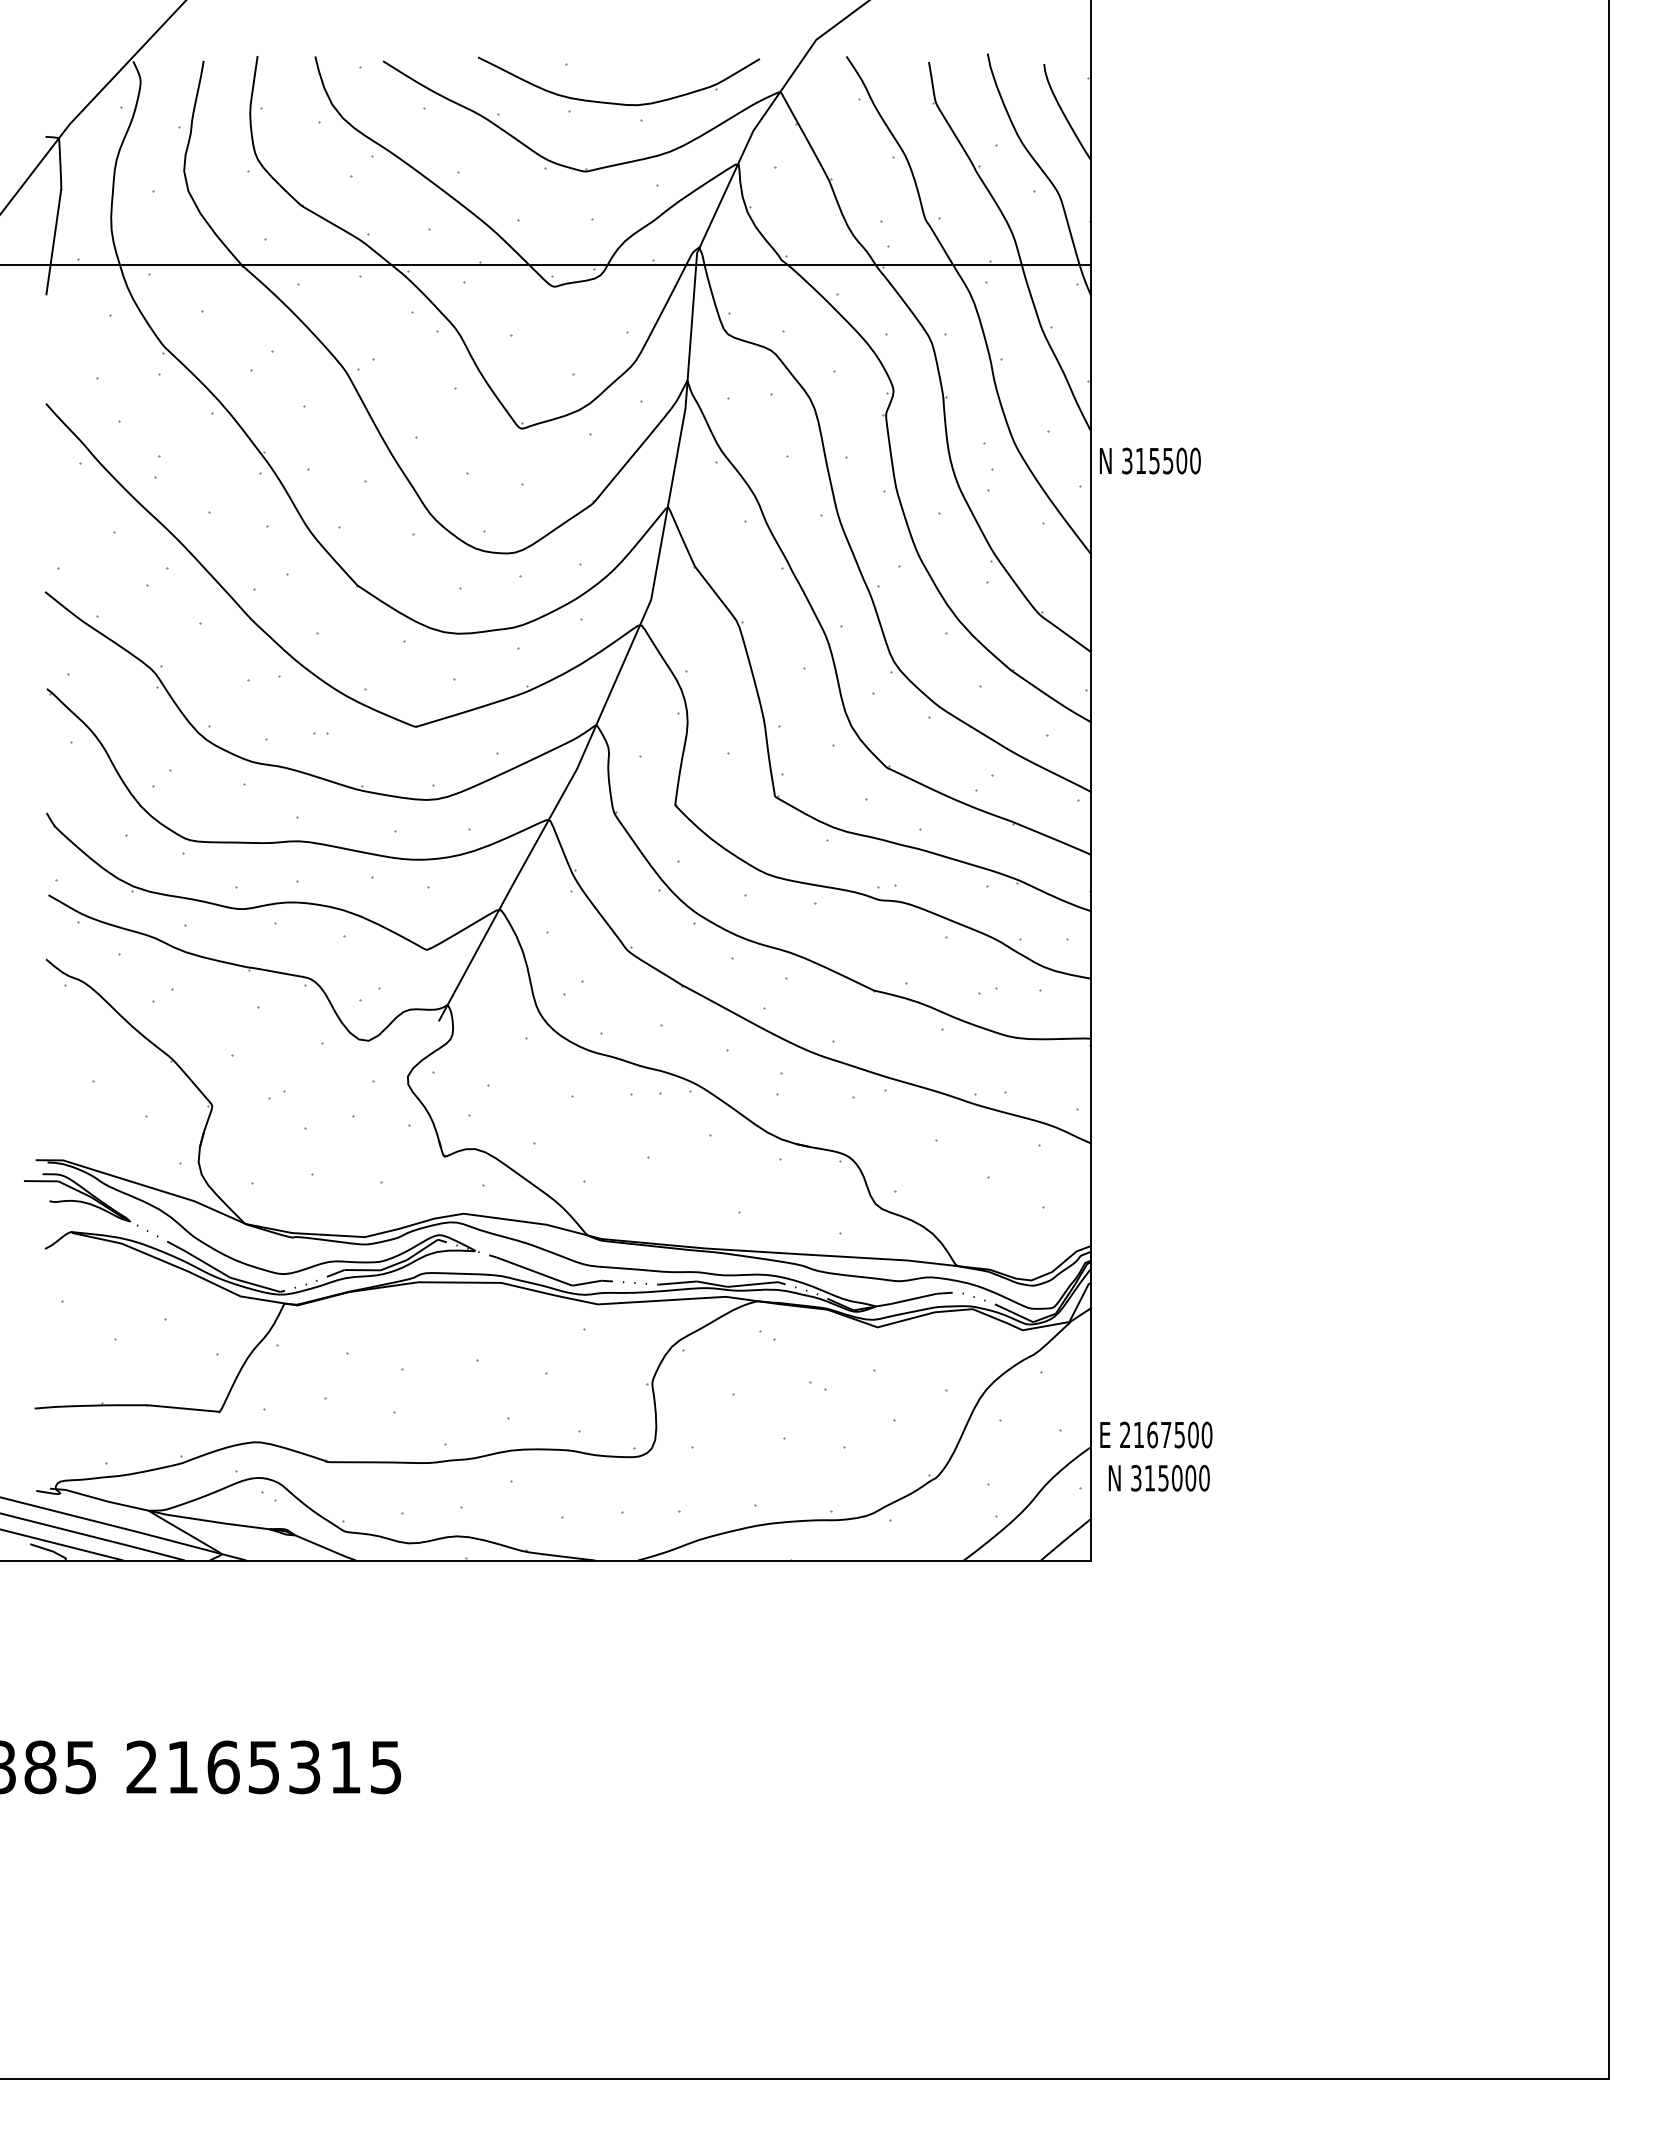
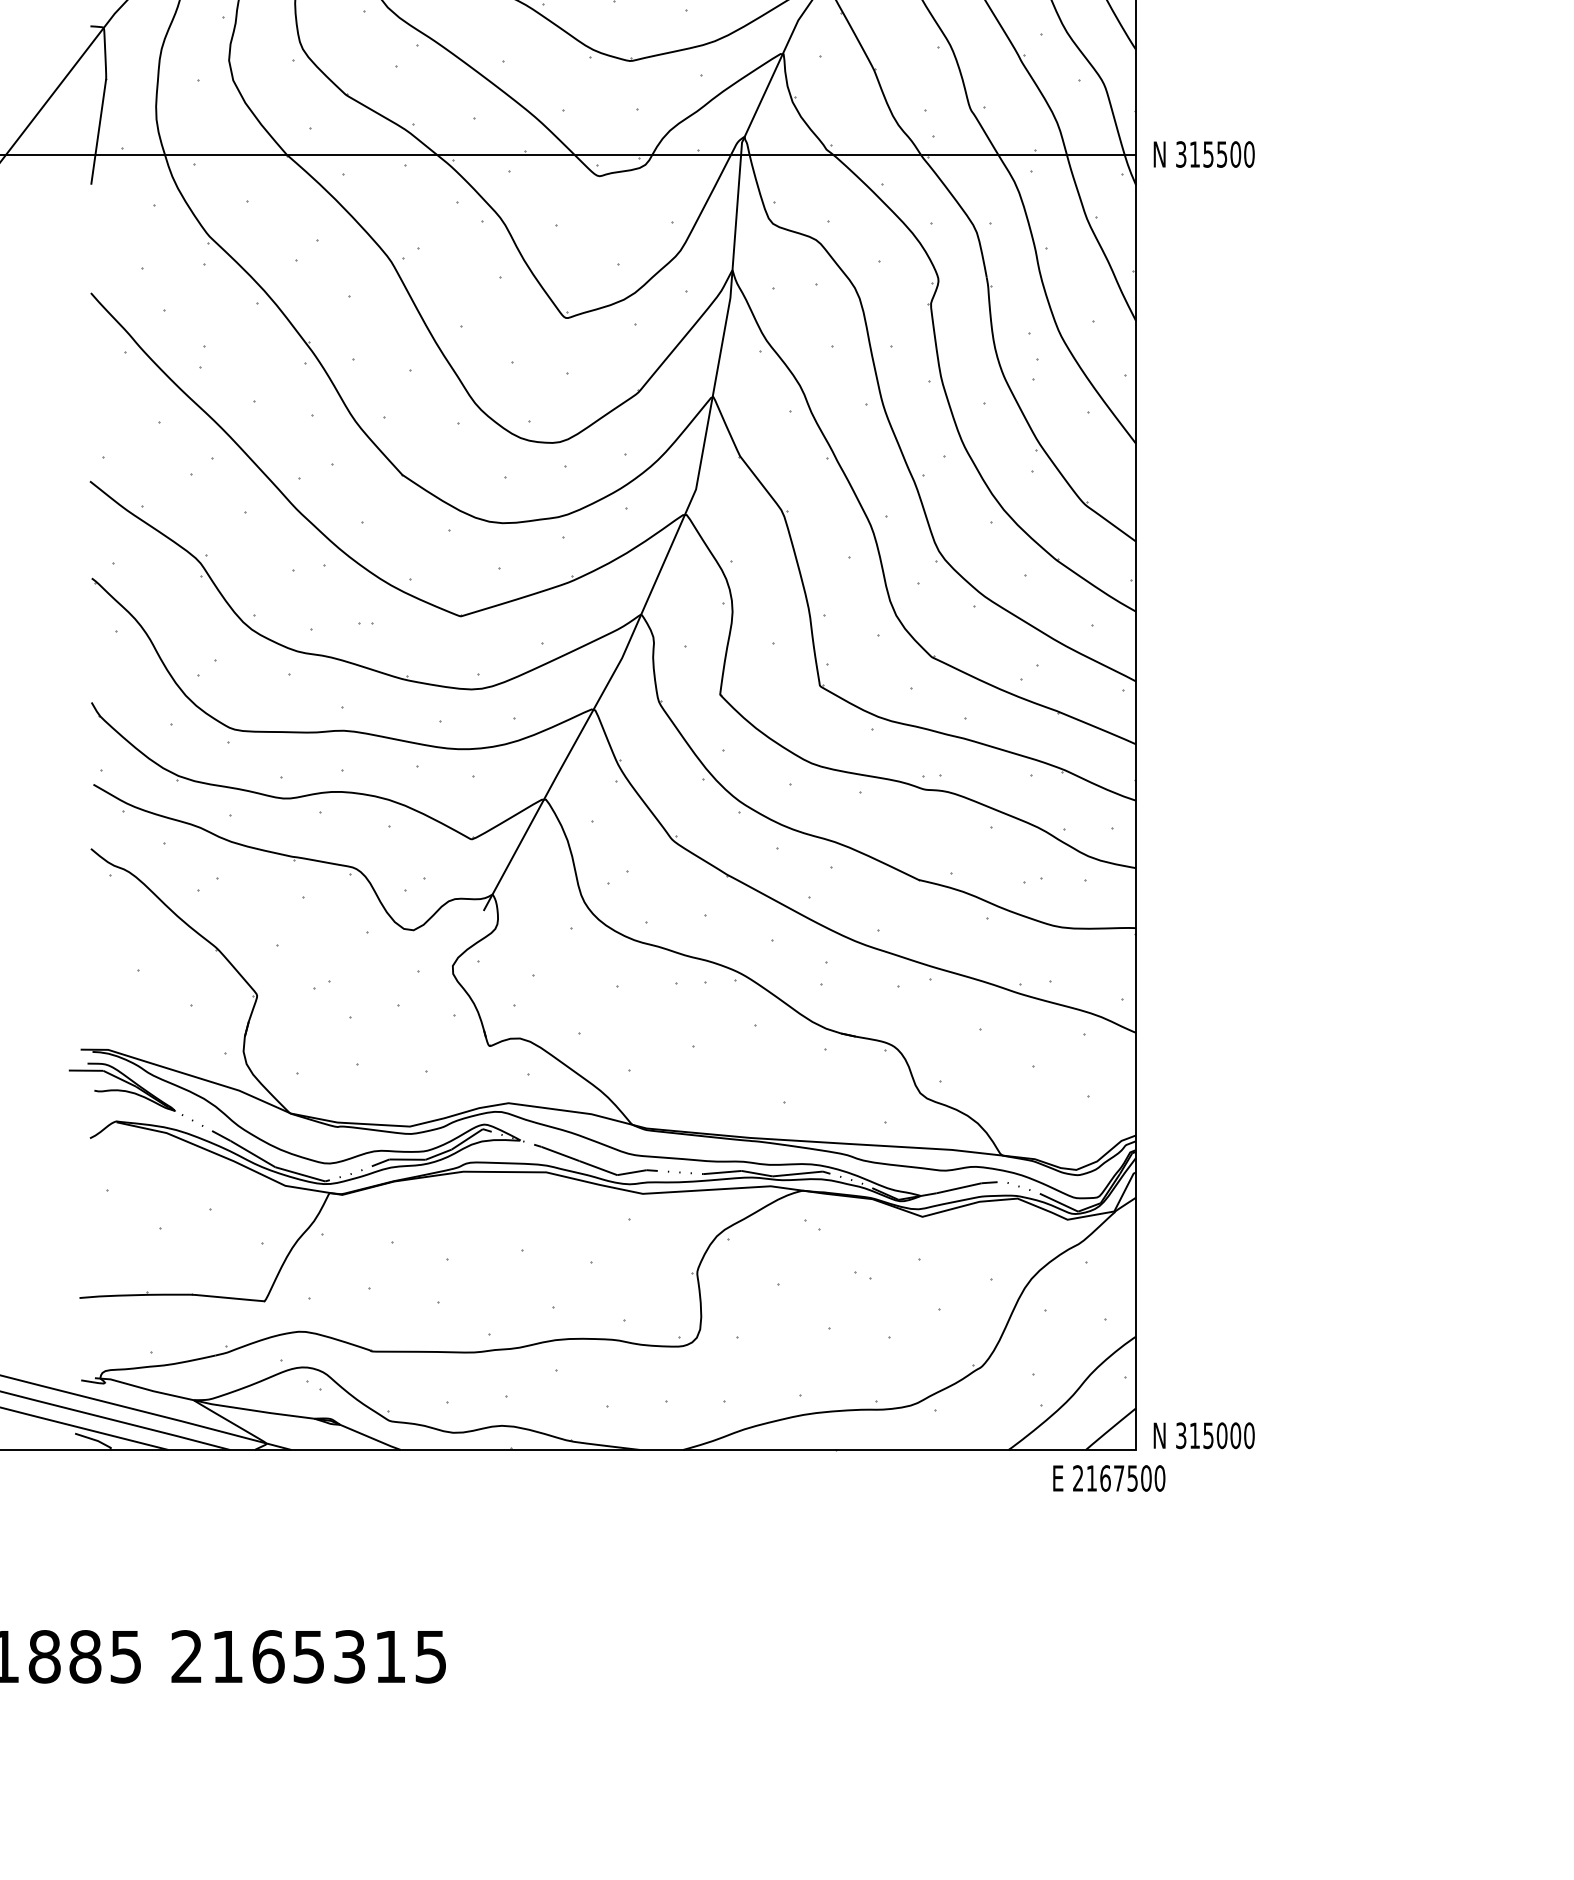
text: (1149, 460) -> (1203, 153), moved
text: (1156, 1434) -> (1109, 1477), moved
text: (1158, 1478) -> (1203, 1435), moved

